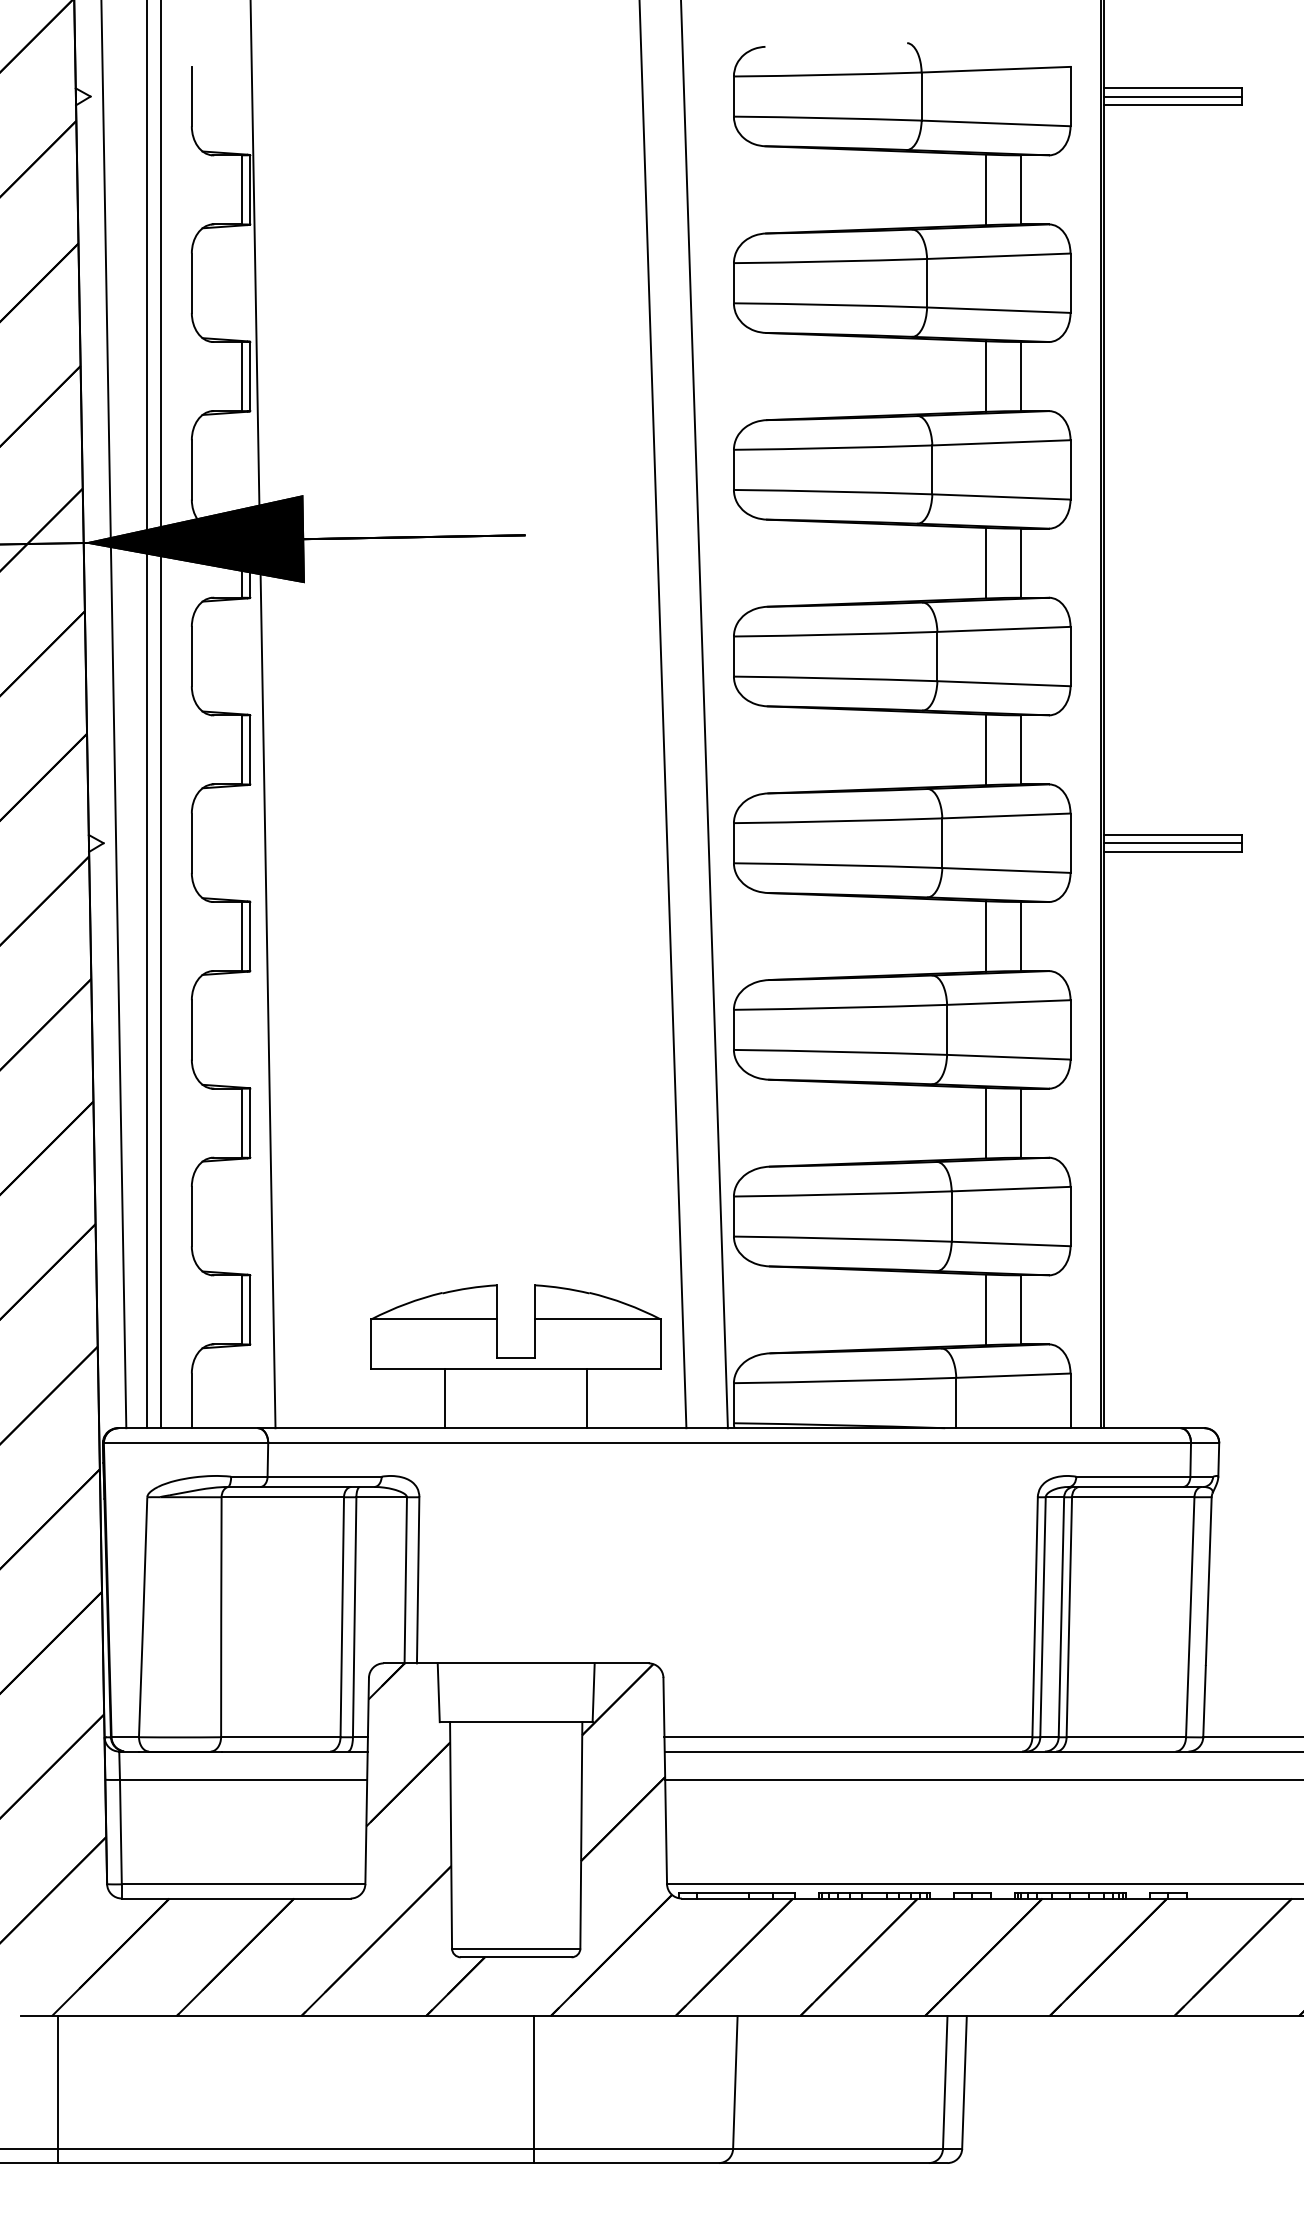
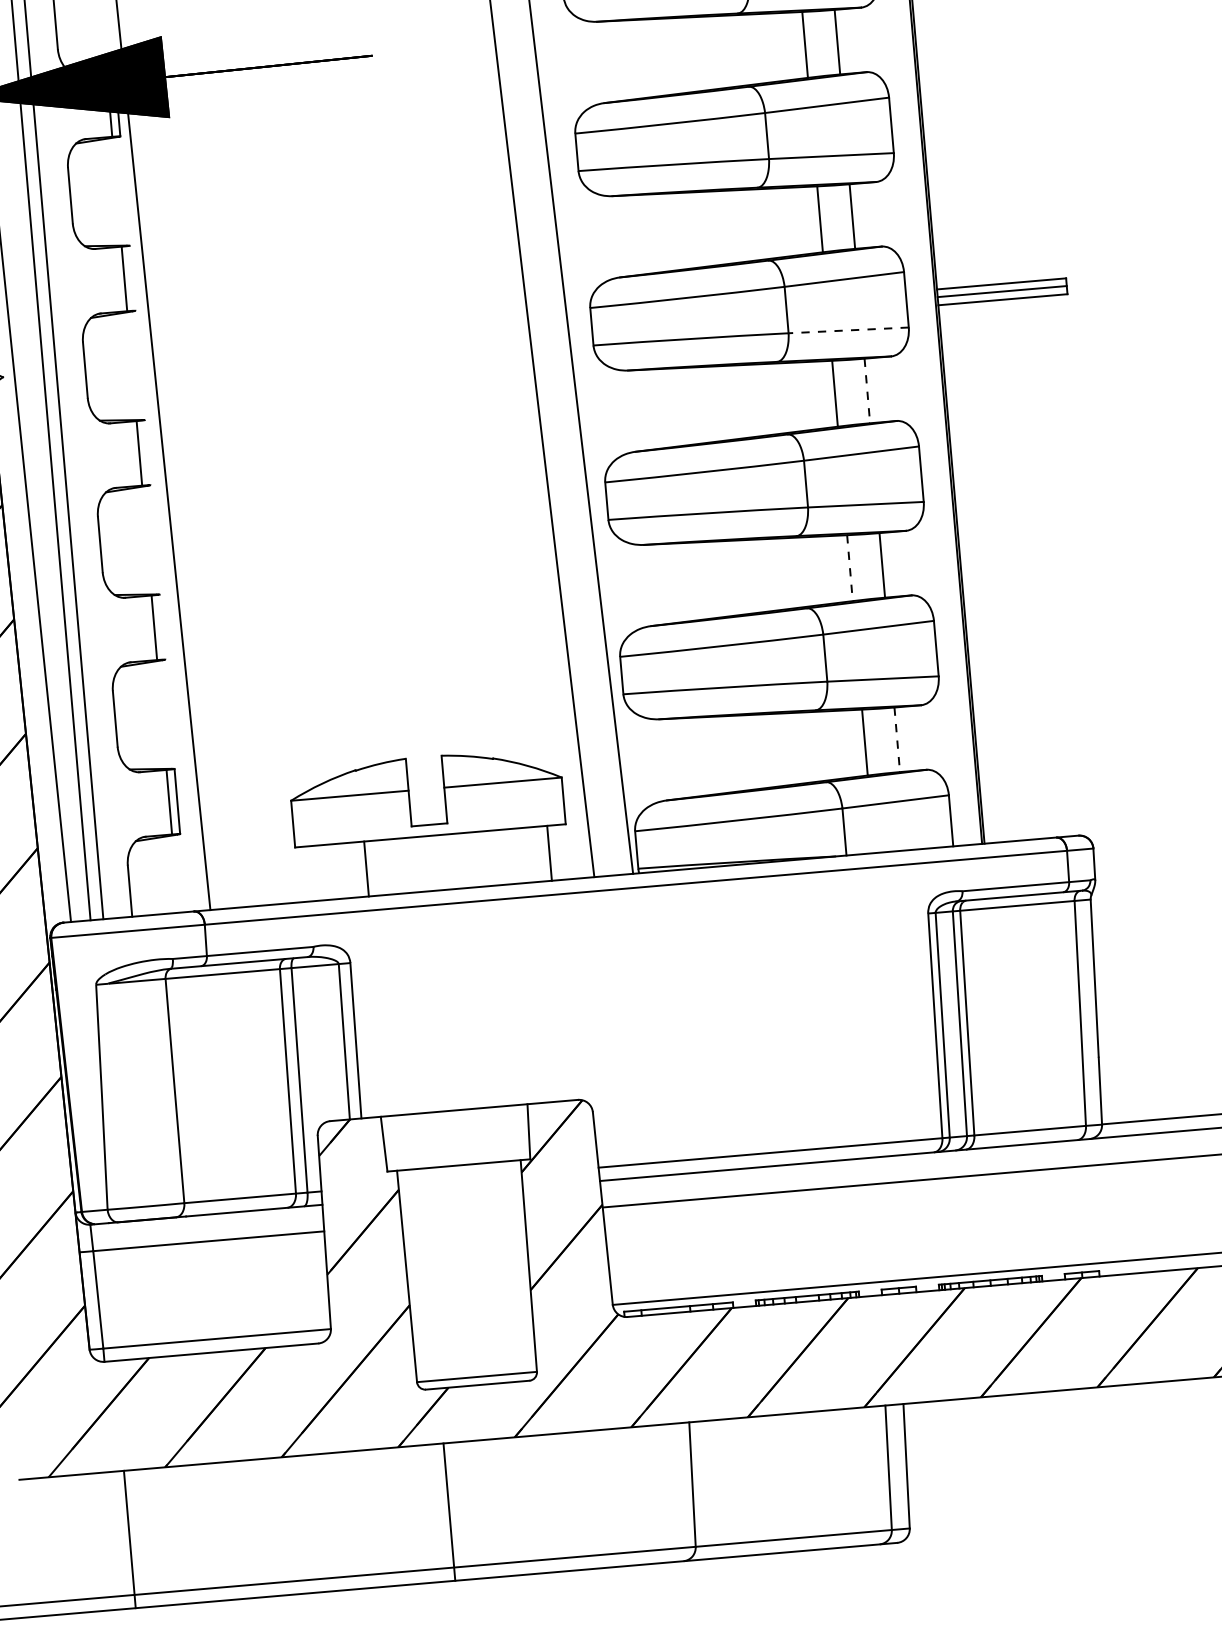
line: (250, 749) -> (132, 277), removed
line: (1005, 870) -> (847, 330), solid -> dashed
line: (250, 936) -> (147, 452), removed
line: (1020, 936) -> (867, 390), solid -> dashed
line: (250, 1123) -> (162, 627), removed
line: (986, 1123) -> (850, 568), solid -> dashed
line: (1020, 1309) -> (897, 739), solid -> dashed
line: (586, 1398) -> (549, 853), moved
line: (57, 2089) -> (129, 1539), moved
line: (533, 2089) -> (449, 1512), moved

